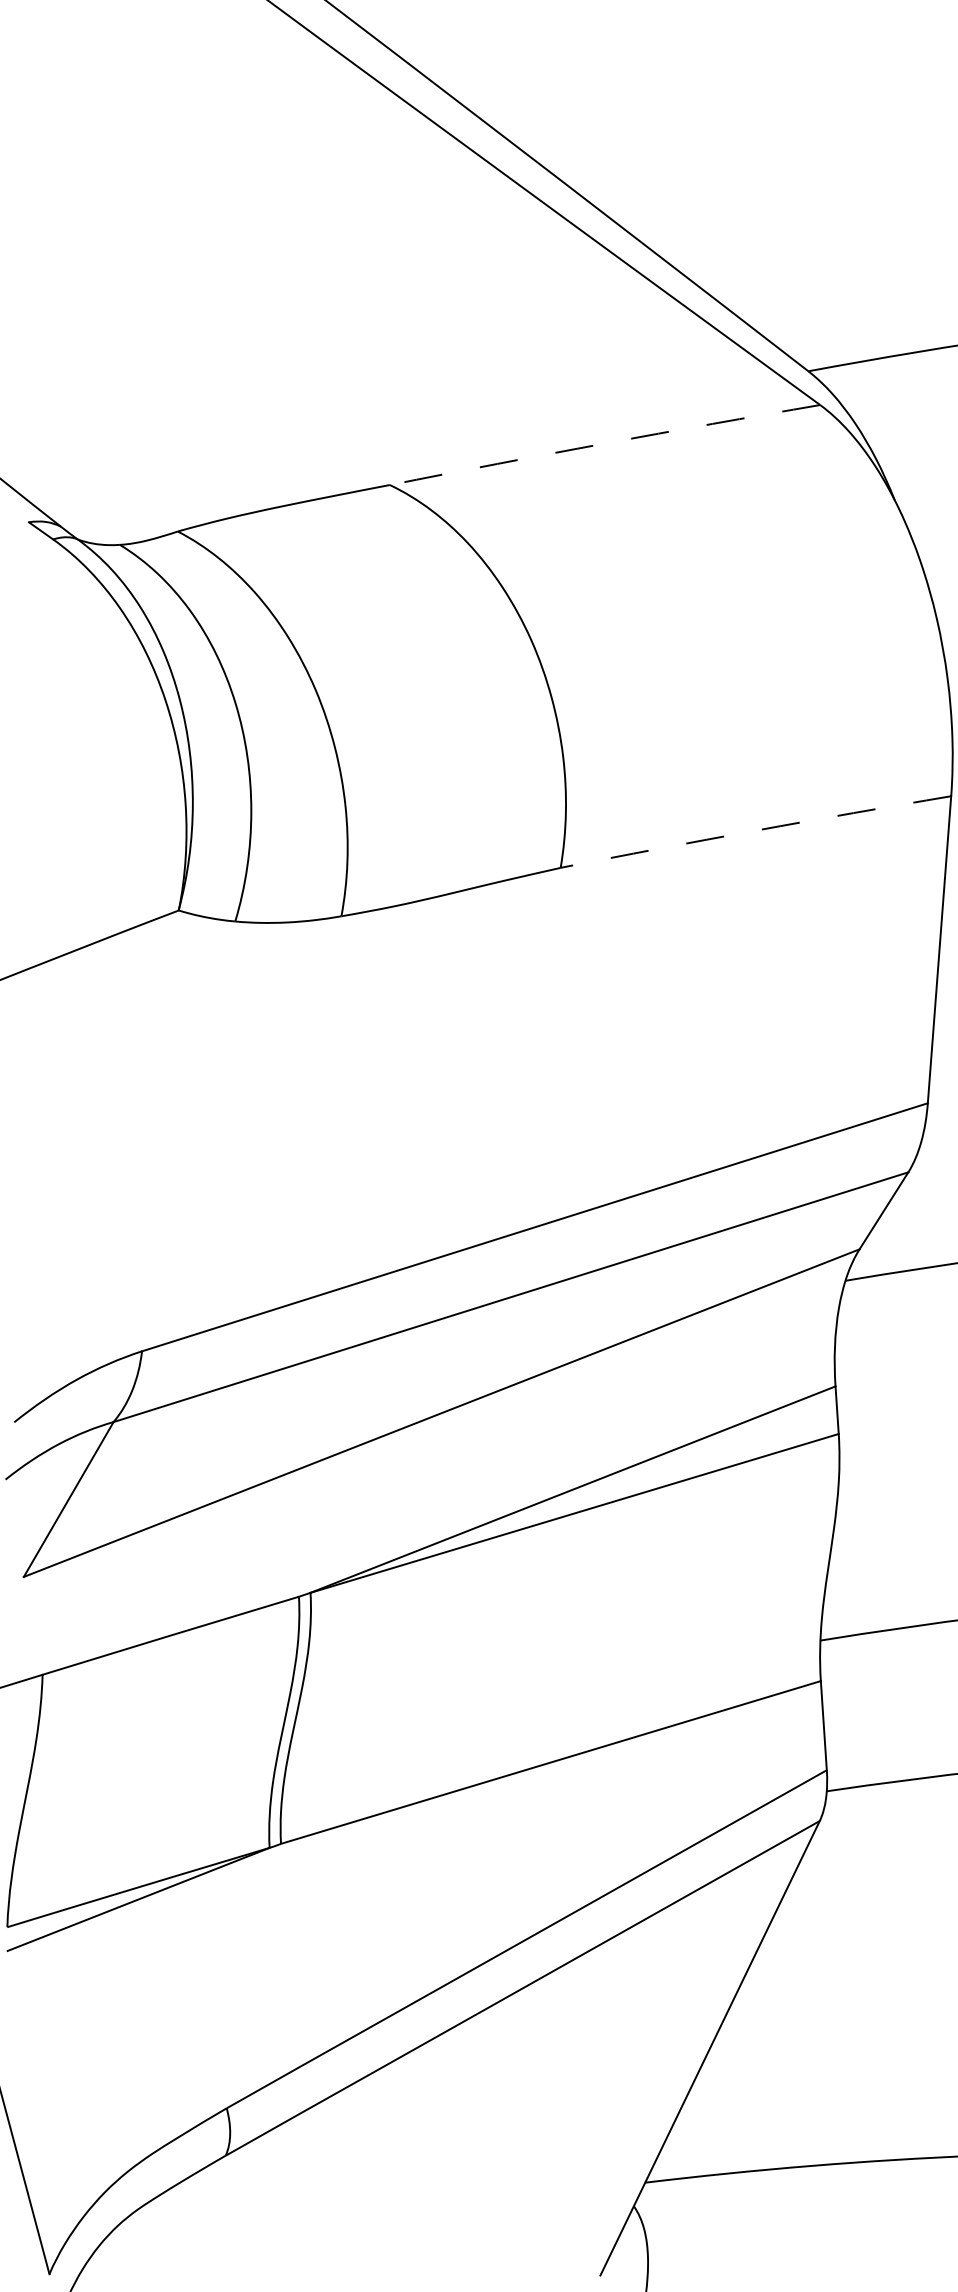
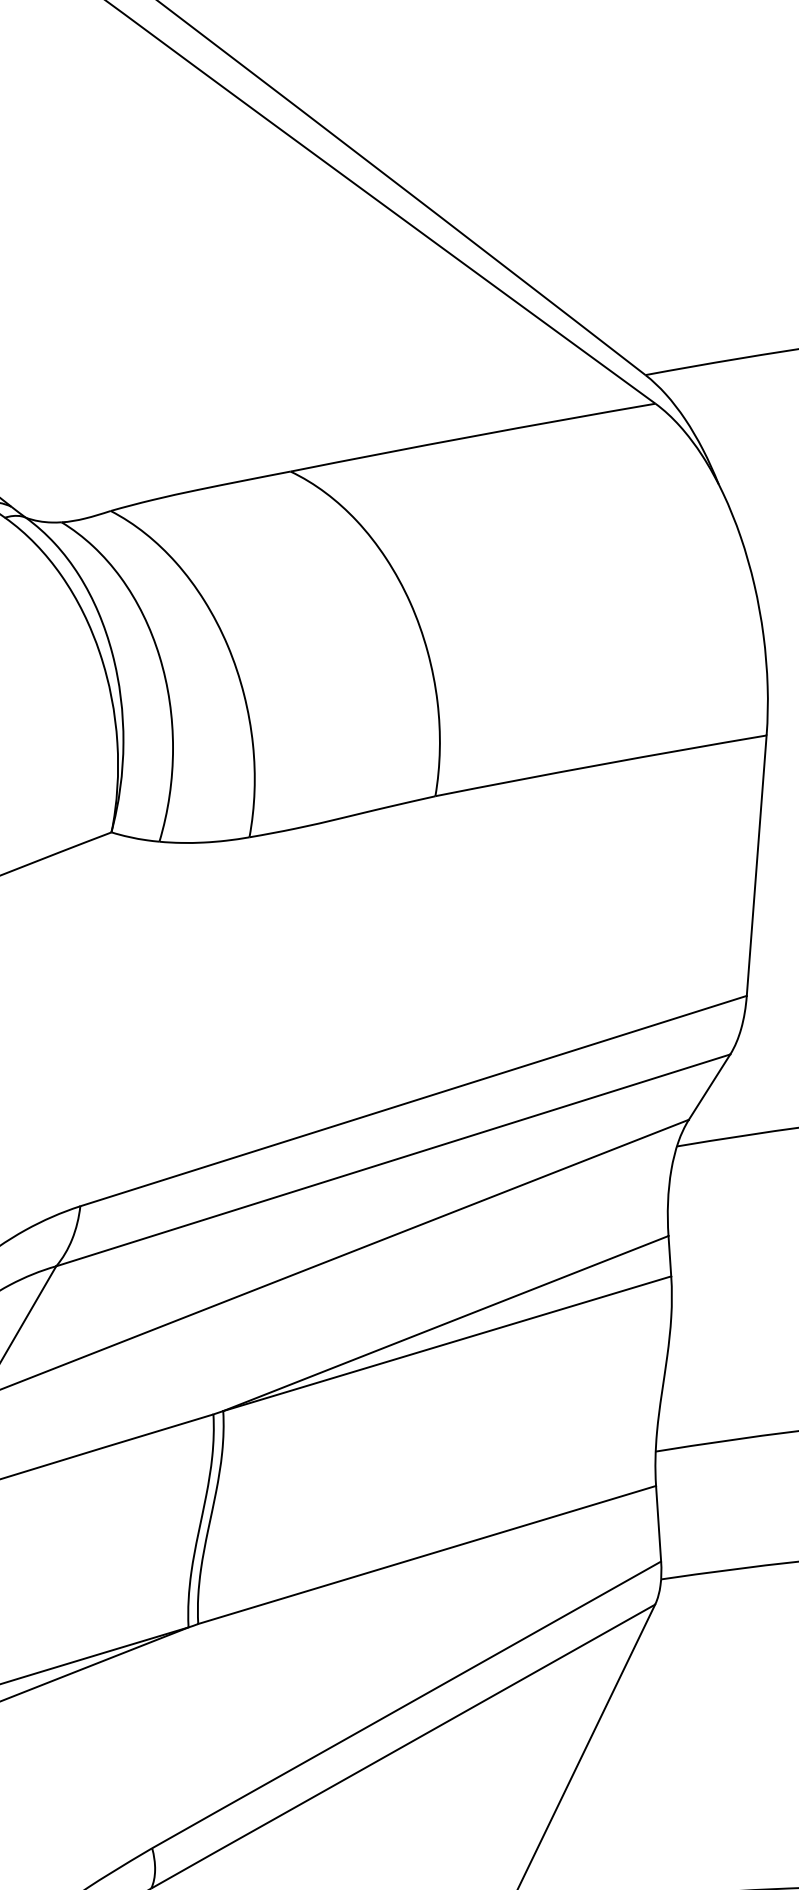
arc: (604, 443) -> (472, 436), dashed -> solid
arc: (755, 830) -> (600, 764), dashed -> solid

